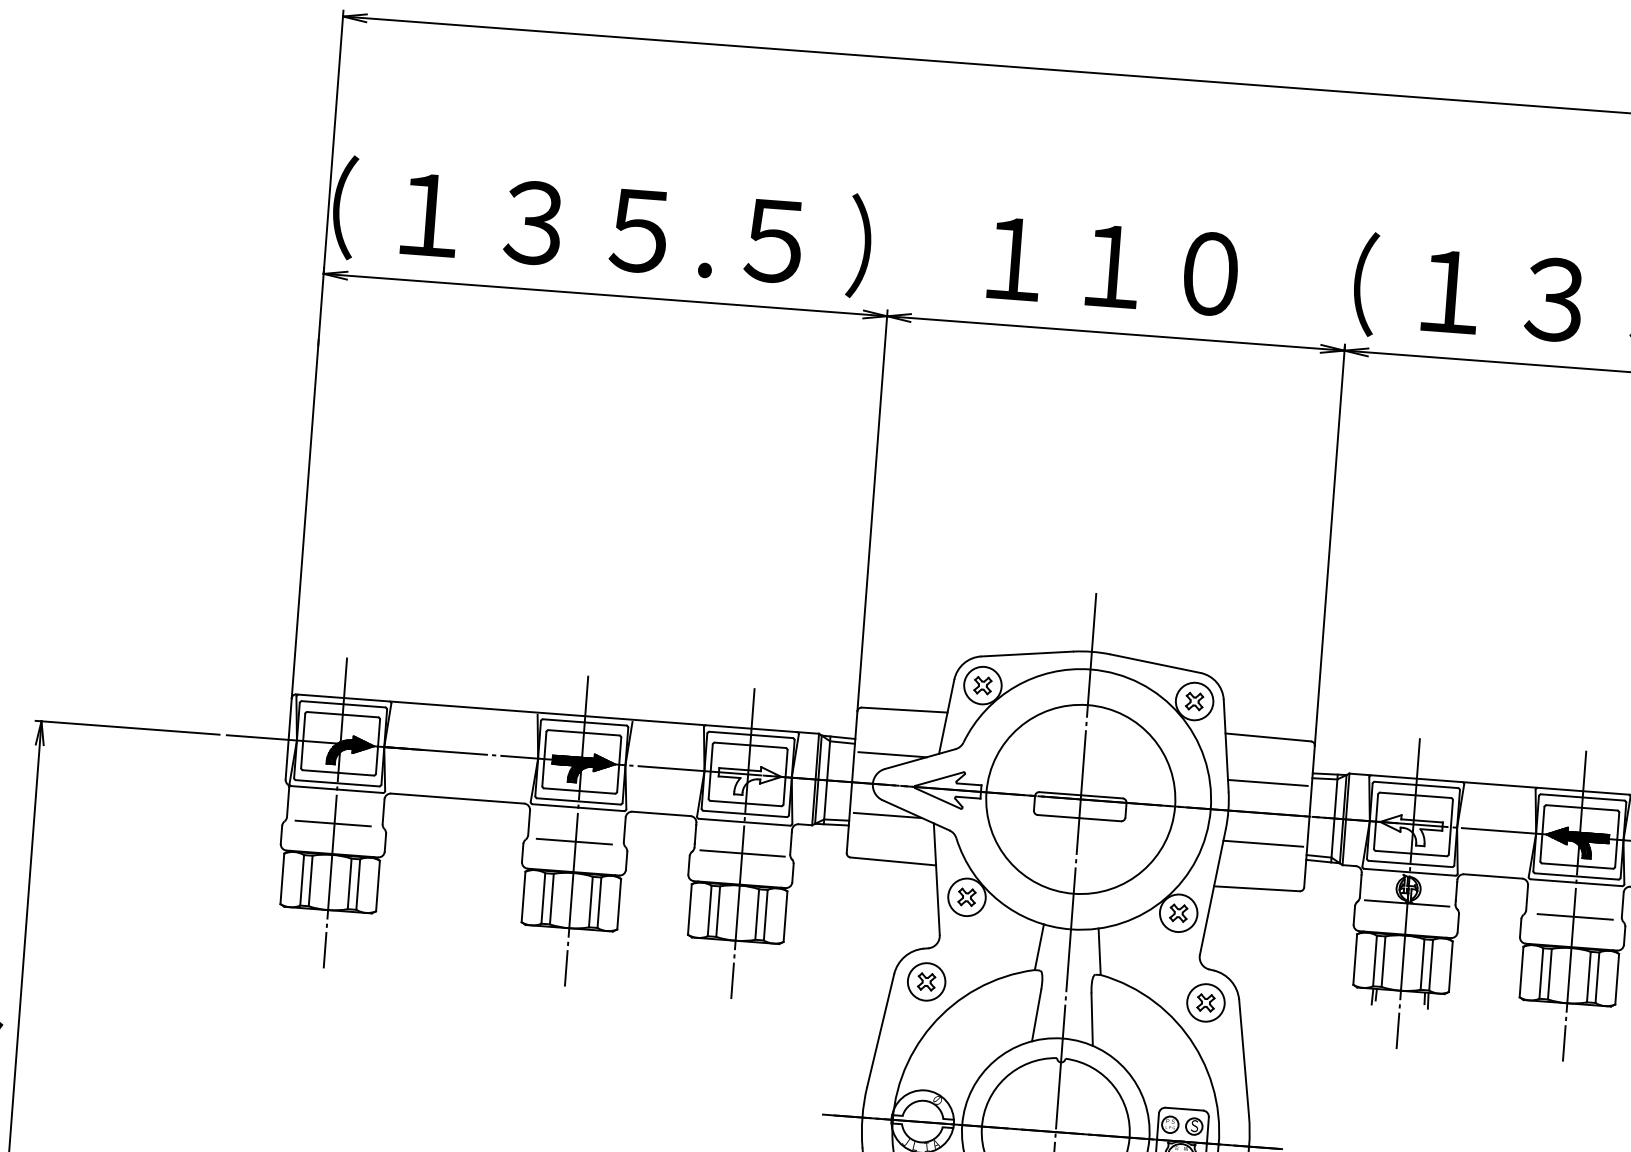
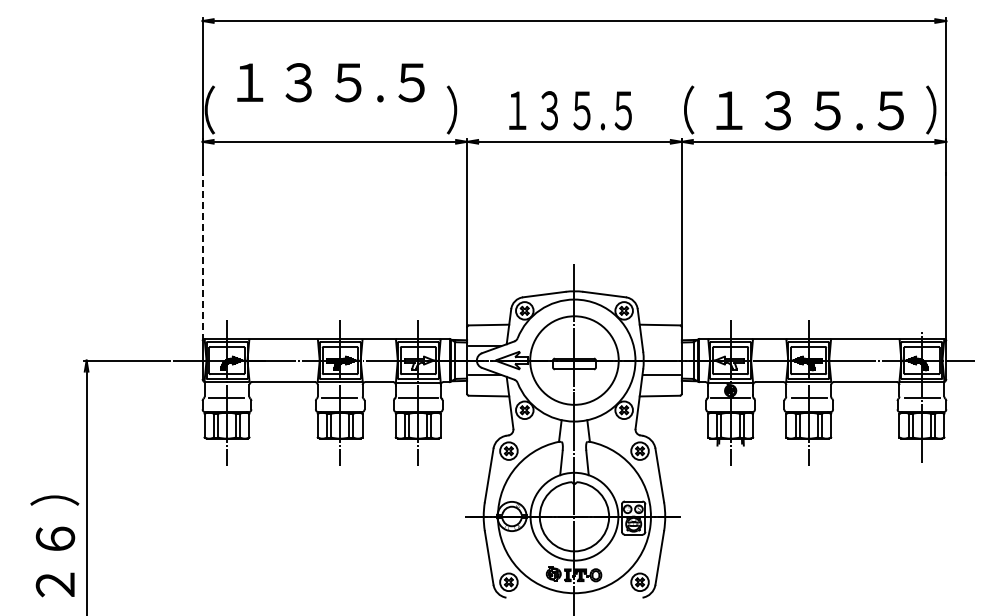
text: (601, 227) -> (330, 82), moved
text: (1112, 266) -> (570, 110), １１０ -> １３５.５
line: (305, 518) -> (202, 256), solid -> dashed
line: (1266, 783) -> (660, 346), removed

